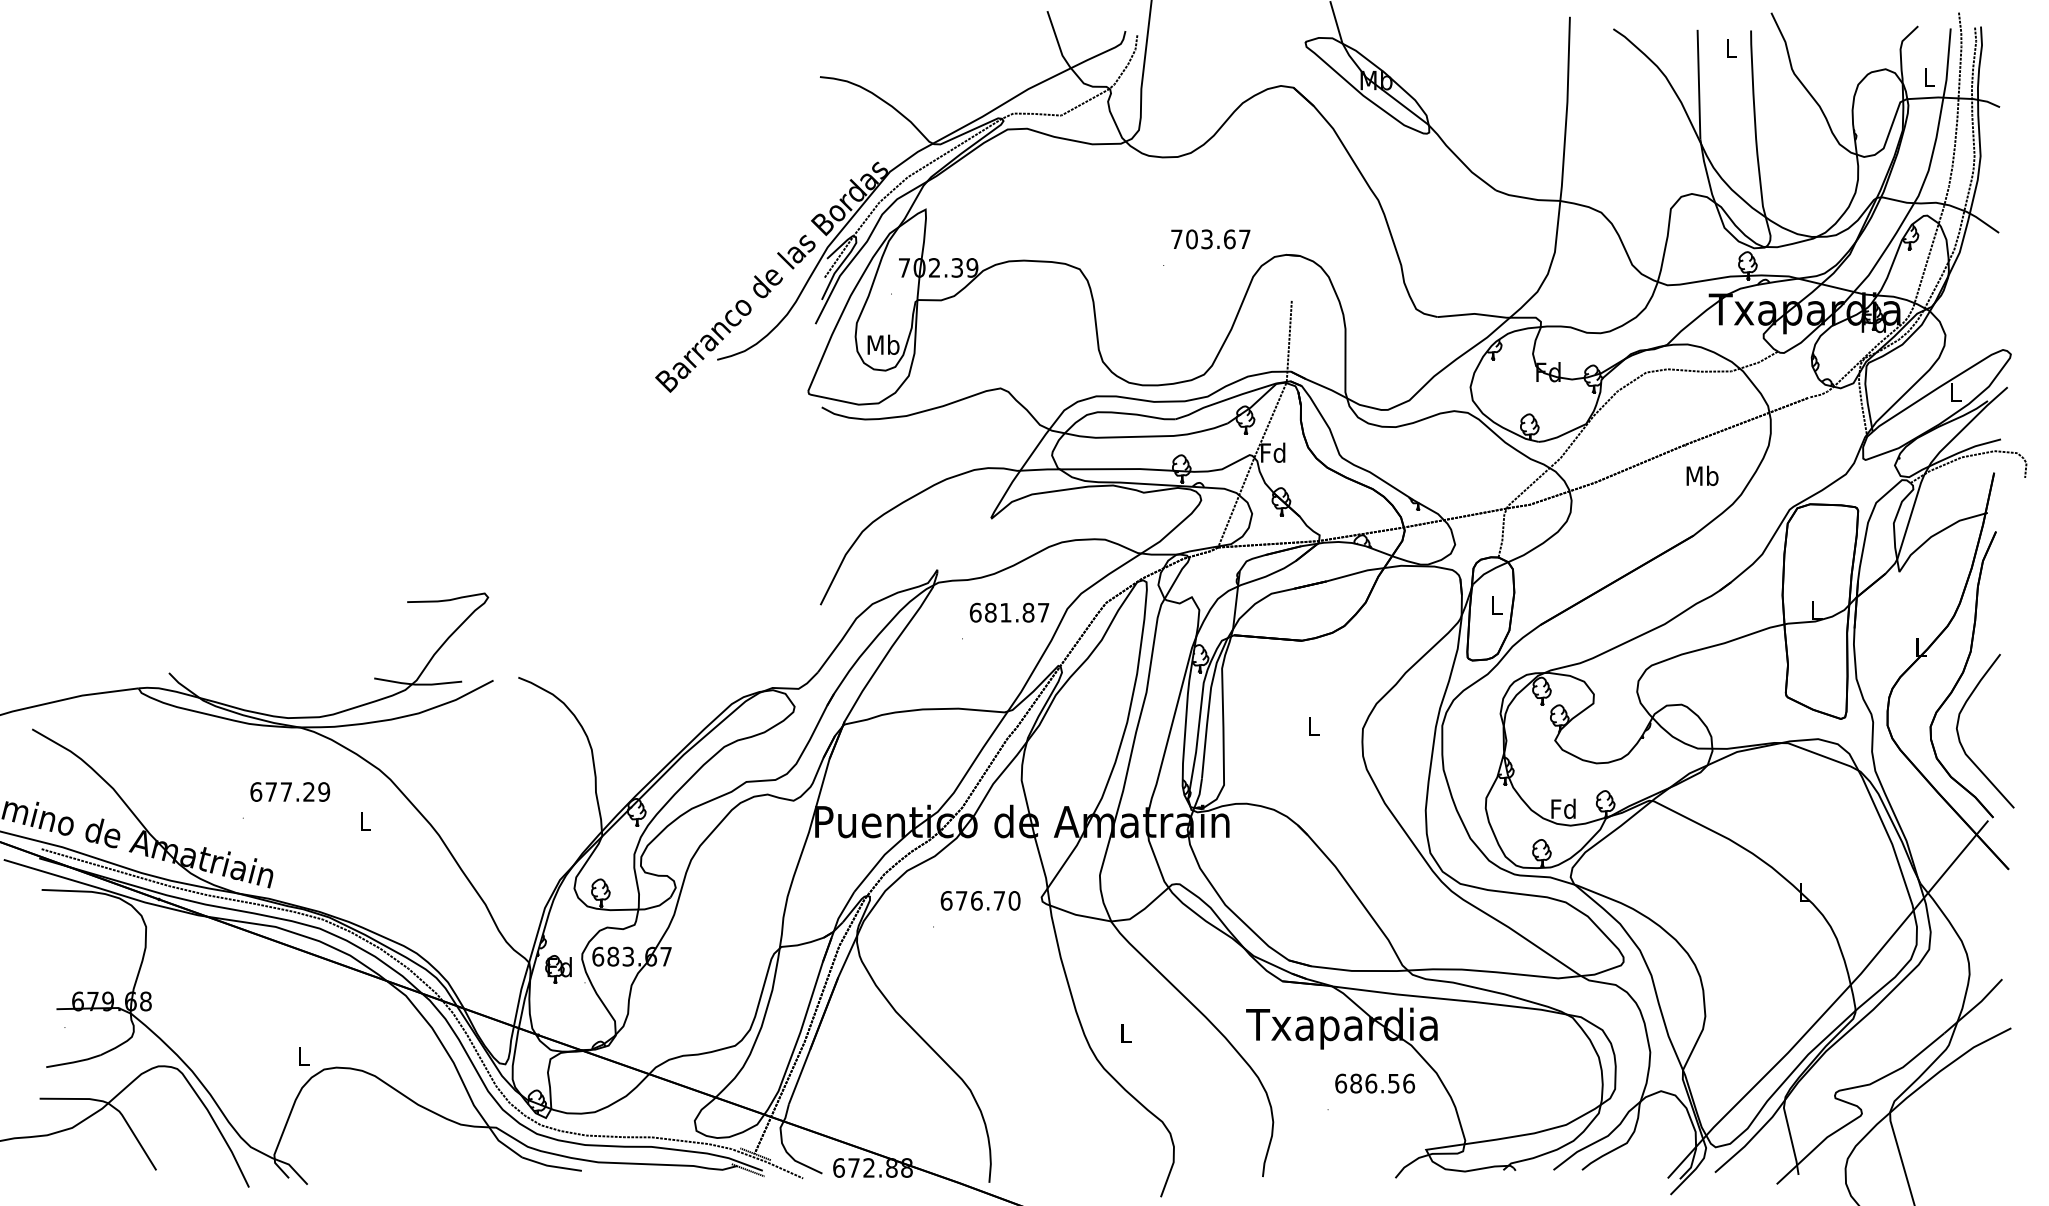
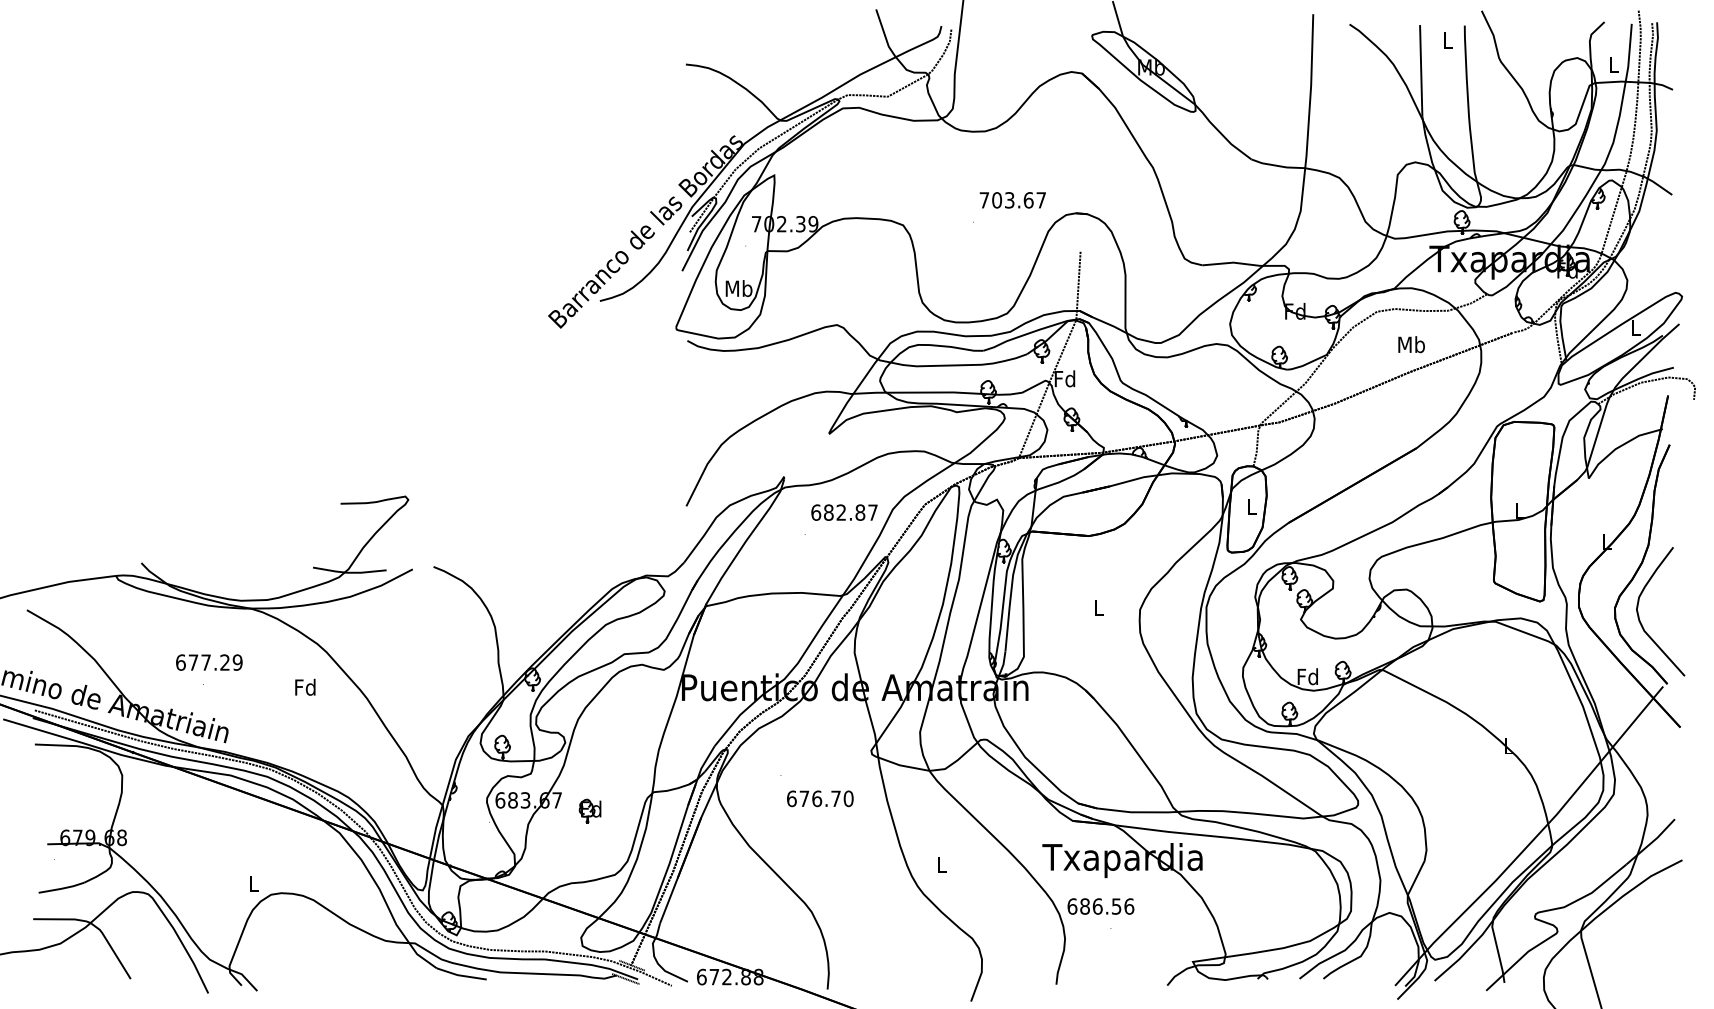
text: (1702, 475) -> (1411, 344), moved
text: (1005, 612) -> (841, 512), 681.87 -> 682.87
text: (290, 791) -> (209, 662), moved
text: (365, 821) -> (305, 687), L -> Fd
text: (980, 900) -> (820, 798), moved
part: (558, 969) -> (590, 811), moved
text: (1374, 1083) -> (1100, 906), moved

